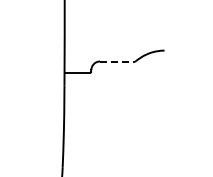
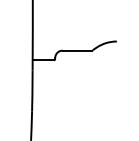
line: (118, 61) -> (78, 50), dashed -> solid

